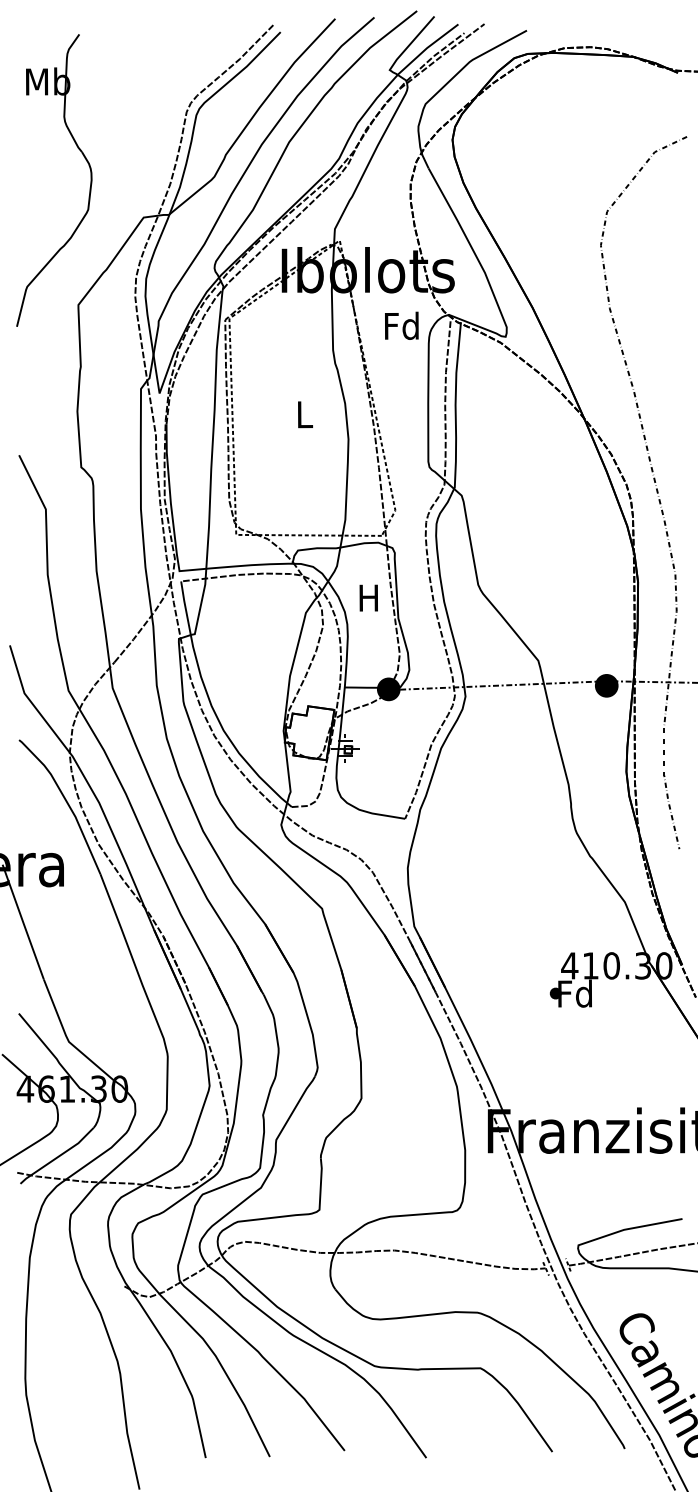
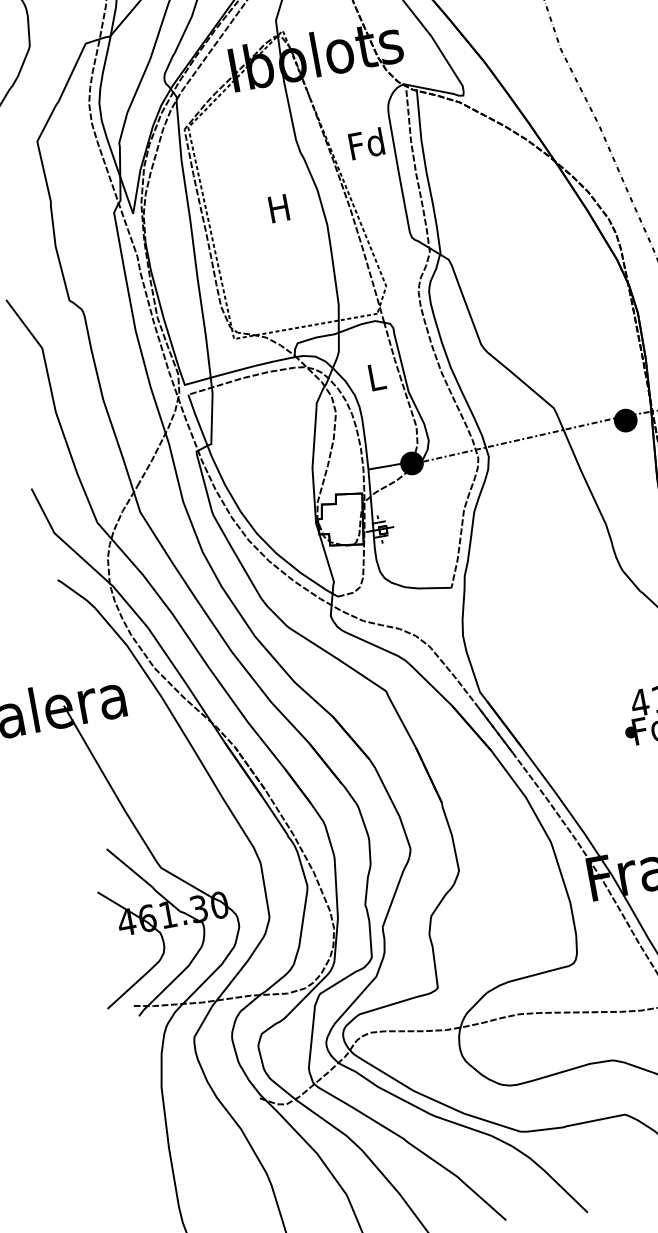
text: (401, 325) -> (366, 143), moved
text: (303, 414) -> (278, 208), L -> H
text: (368, 597) -> (375, 376), H -> L

